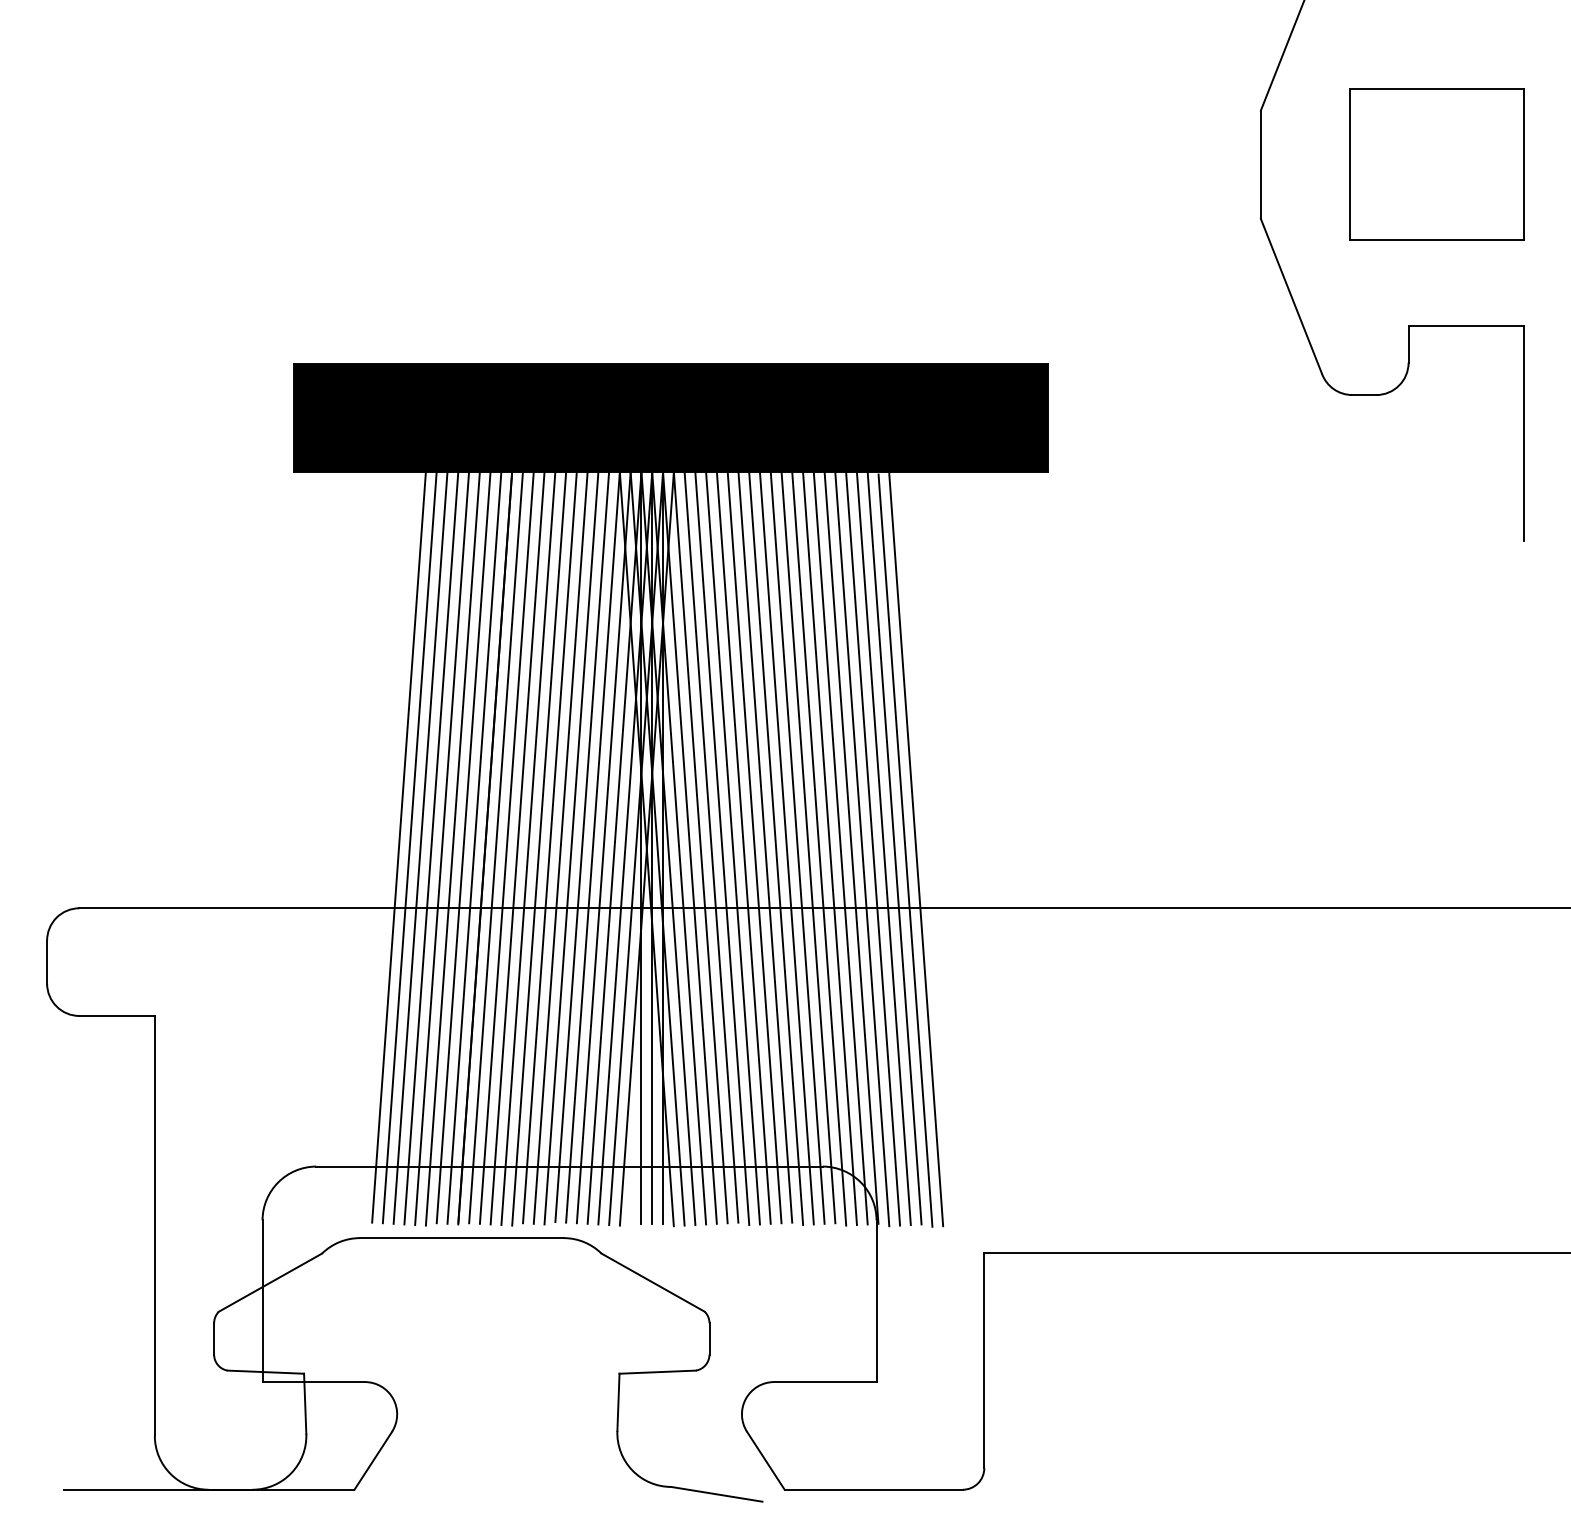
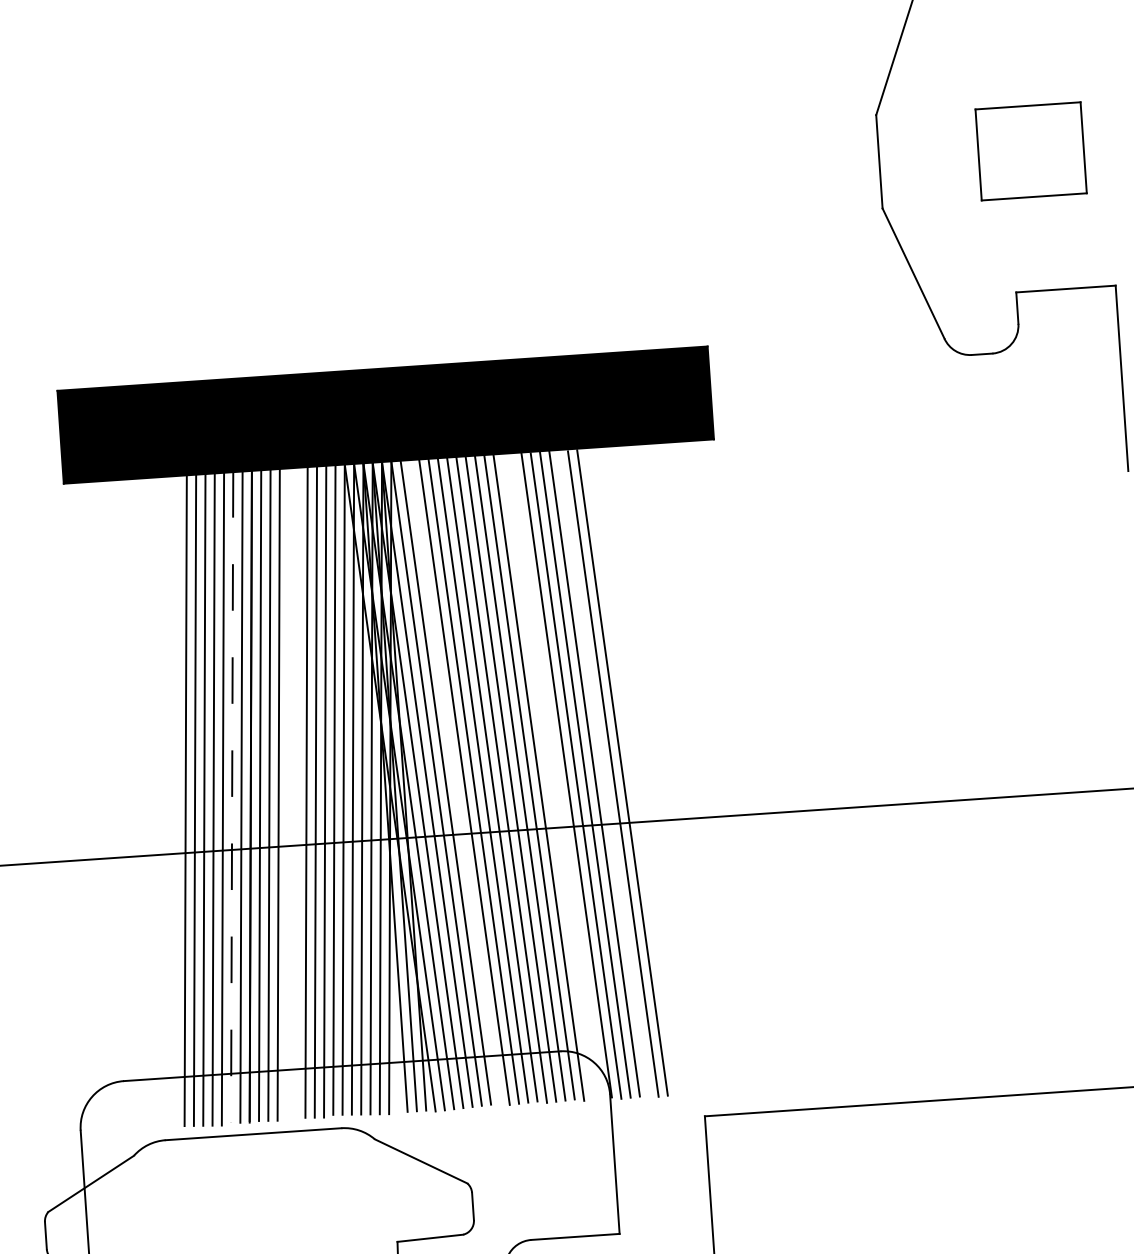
part: (1436, 164) -> (1030, 151), size x0.7
line: (399, 846) -> (176, 800), removed
line: (463, 847) -> (232, 797), solid -> dashed
line: (528, 848) -> (288, 794), removed
line: (722, 848) -> (455, 782), removed
line: (829, 848) -> (547, 776), removed
line: (840, 848) -> (557, 776), removed
line: (894, 848) -> (603, 772), removed
line: (539, 849) -> (297, 794), removed

